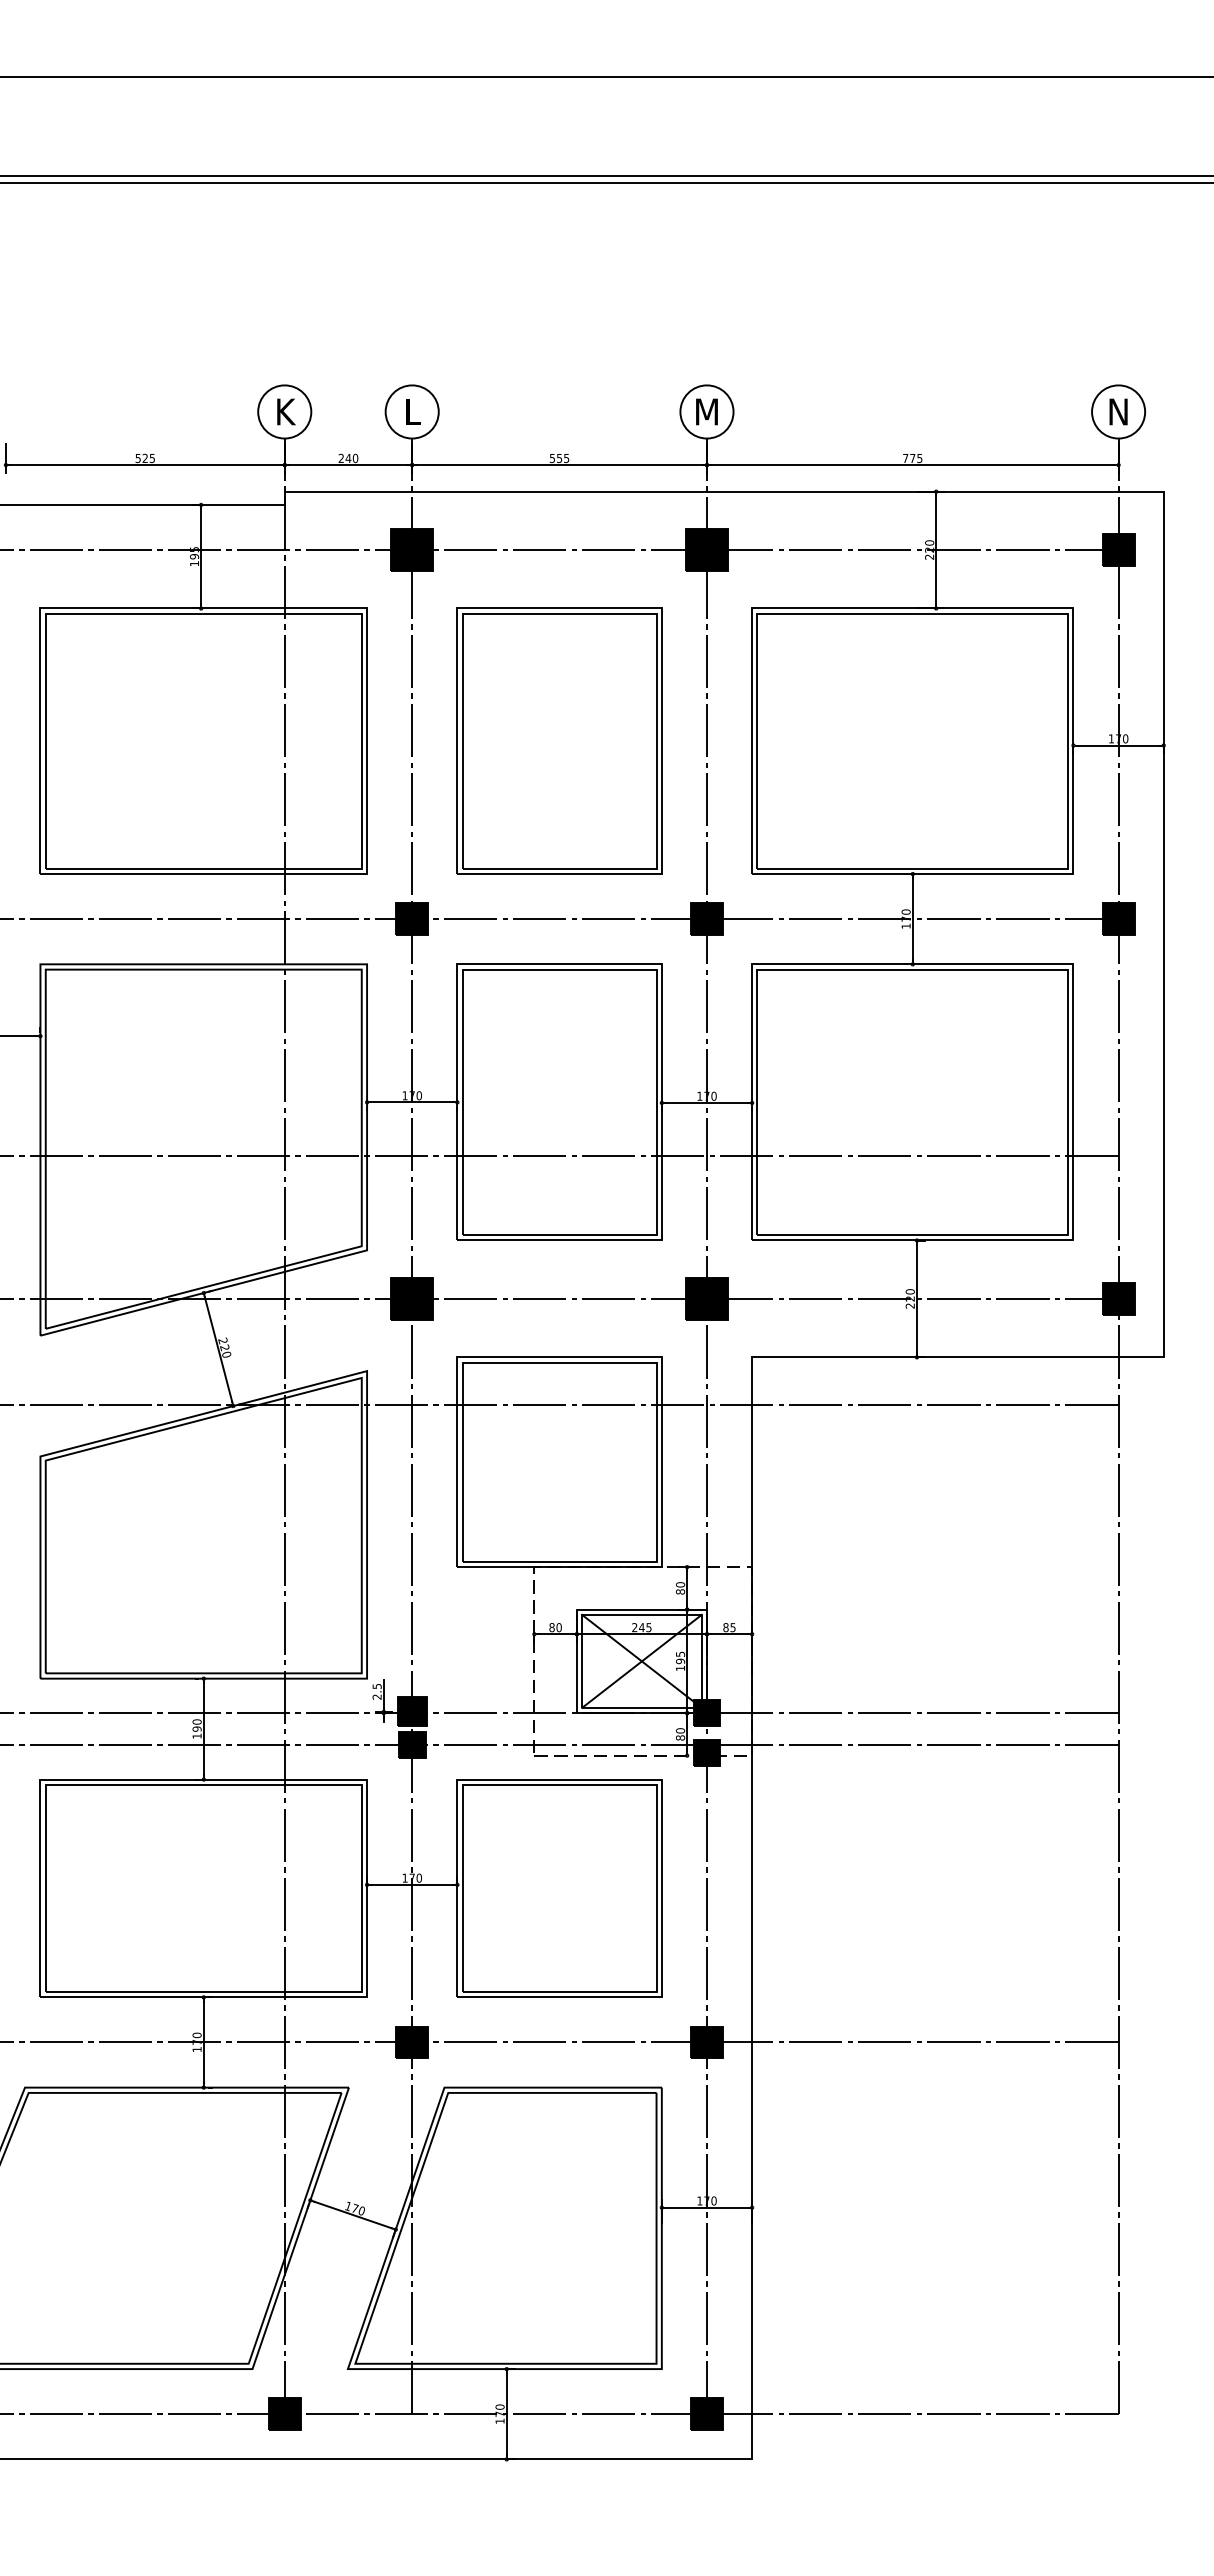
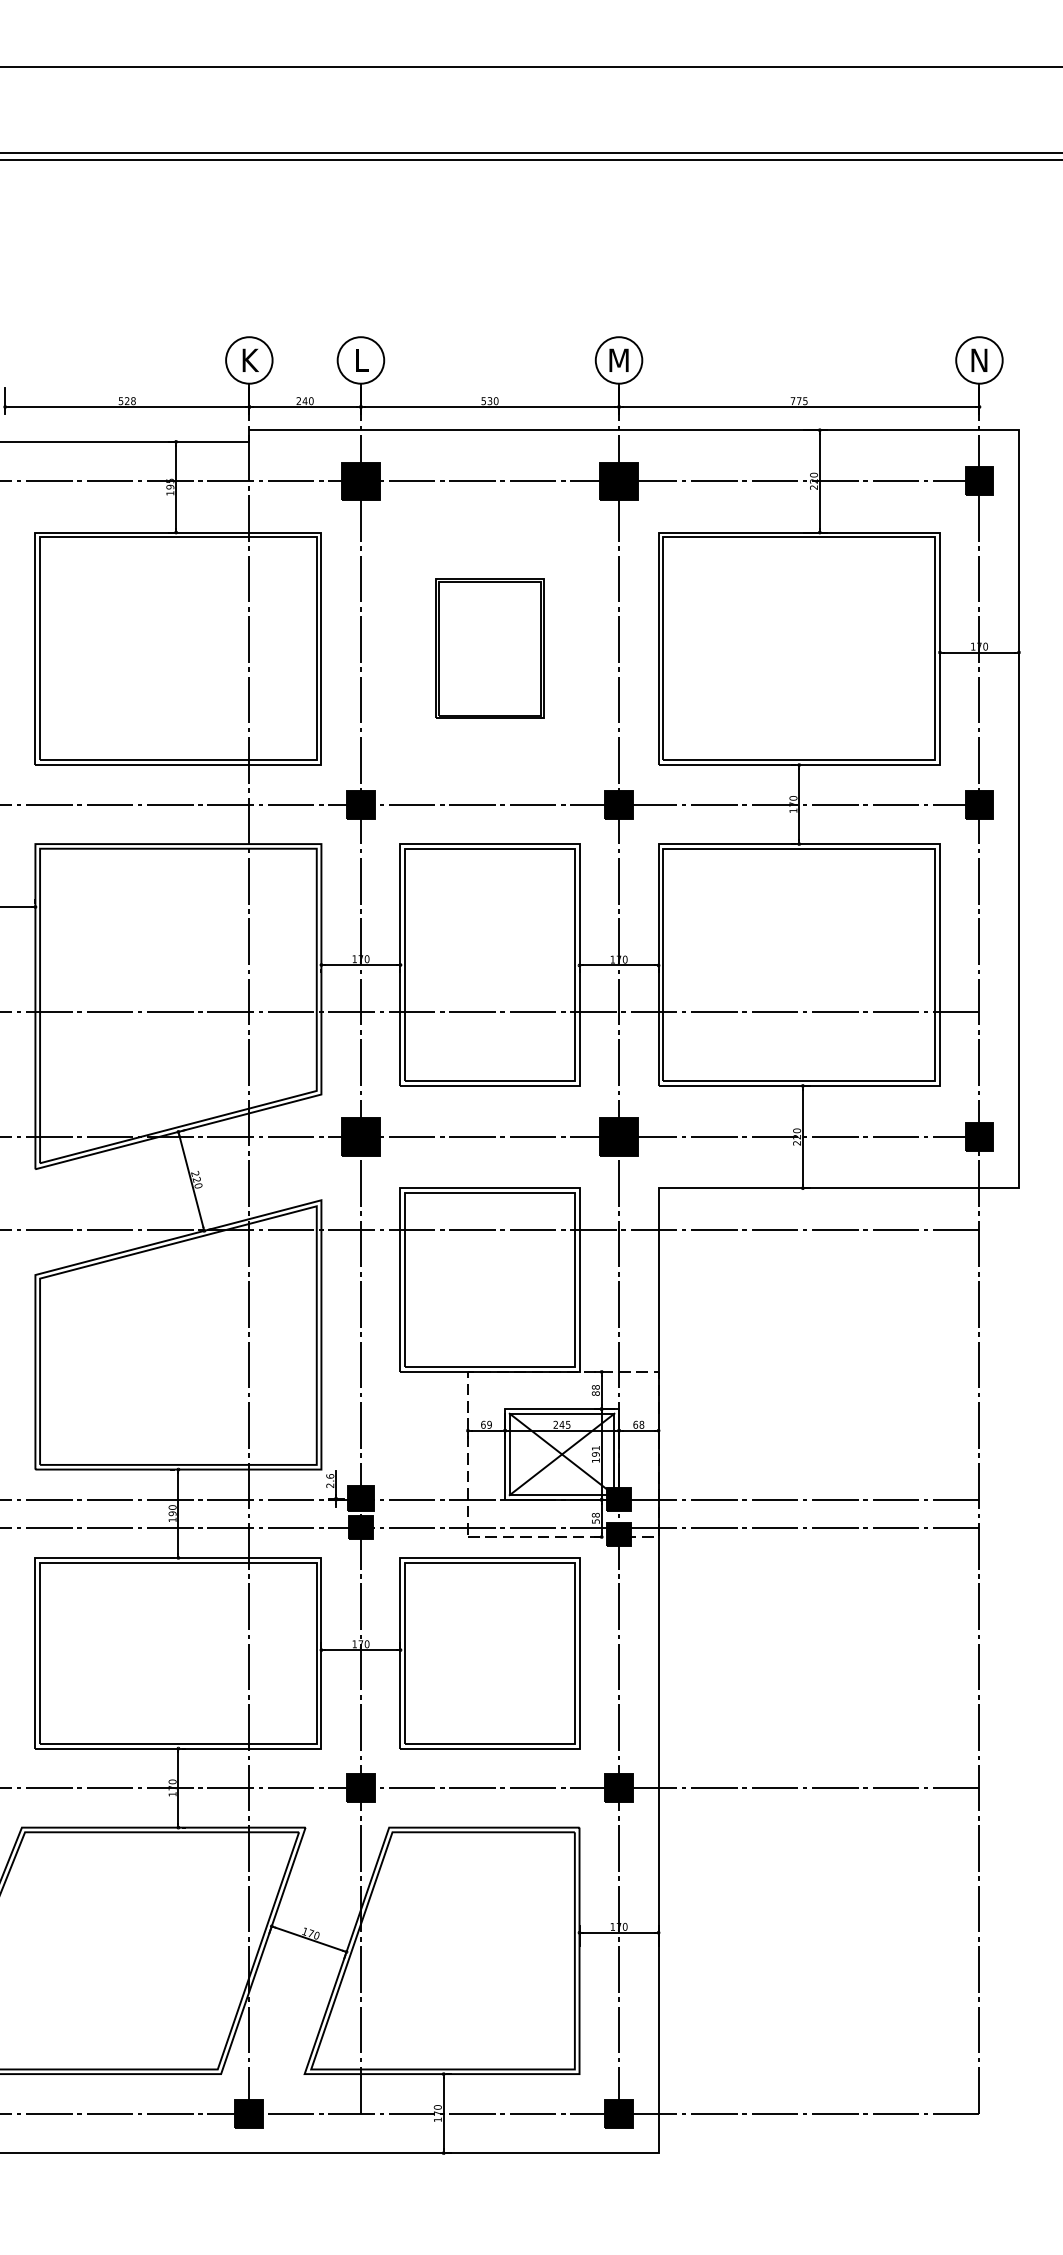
text: (563, 457) -> (493, 400), 555 -> 530
text: (152, 458) -> (133, 401), 525 -> 528
part: (559, 740) -> (489, 648), size x0.6
text: (680, 1584) -> (595, 1387), 80 -> 88
text: (555, 1627) -> (486, 1424), 80 -> 69
text: (729, 1627) -> (638, 1424), 85 -> 68
text: (680, 1653) -> (595, 1447), 195 -> 191
text: (376, 1686) -> (329, 1476), 2.5 -> 2.6
text: (680, 1734) -> (595, 1518), 80 -> 58

